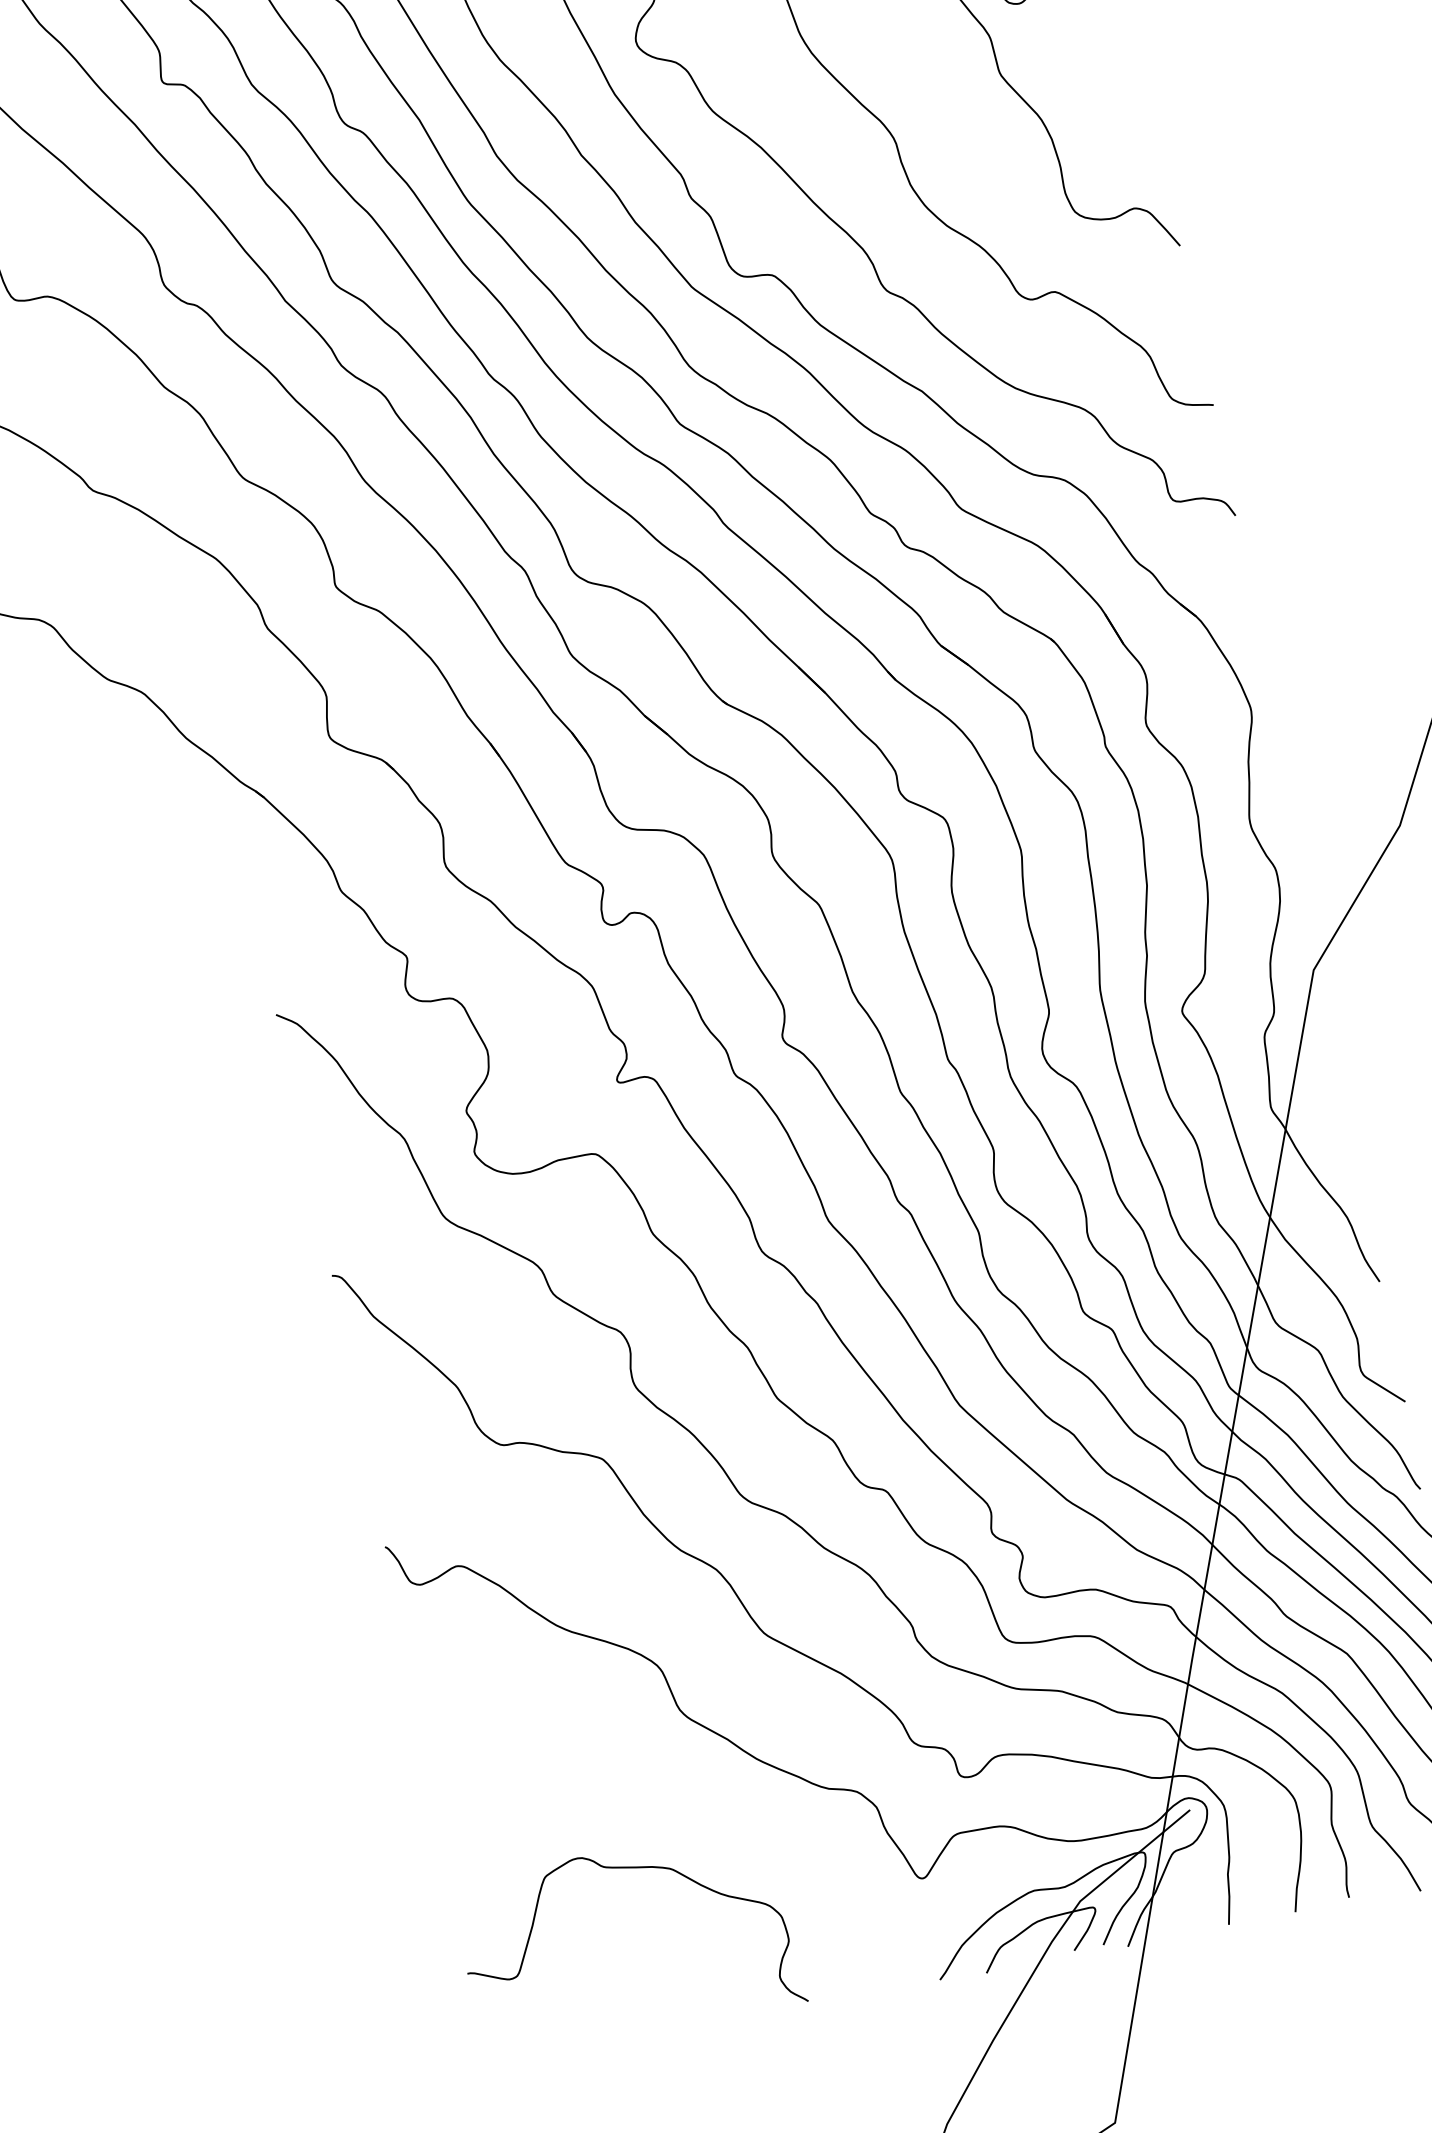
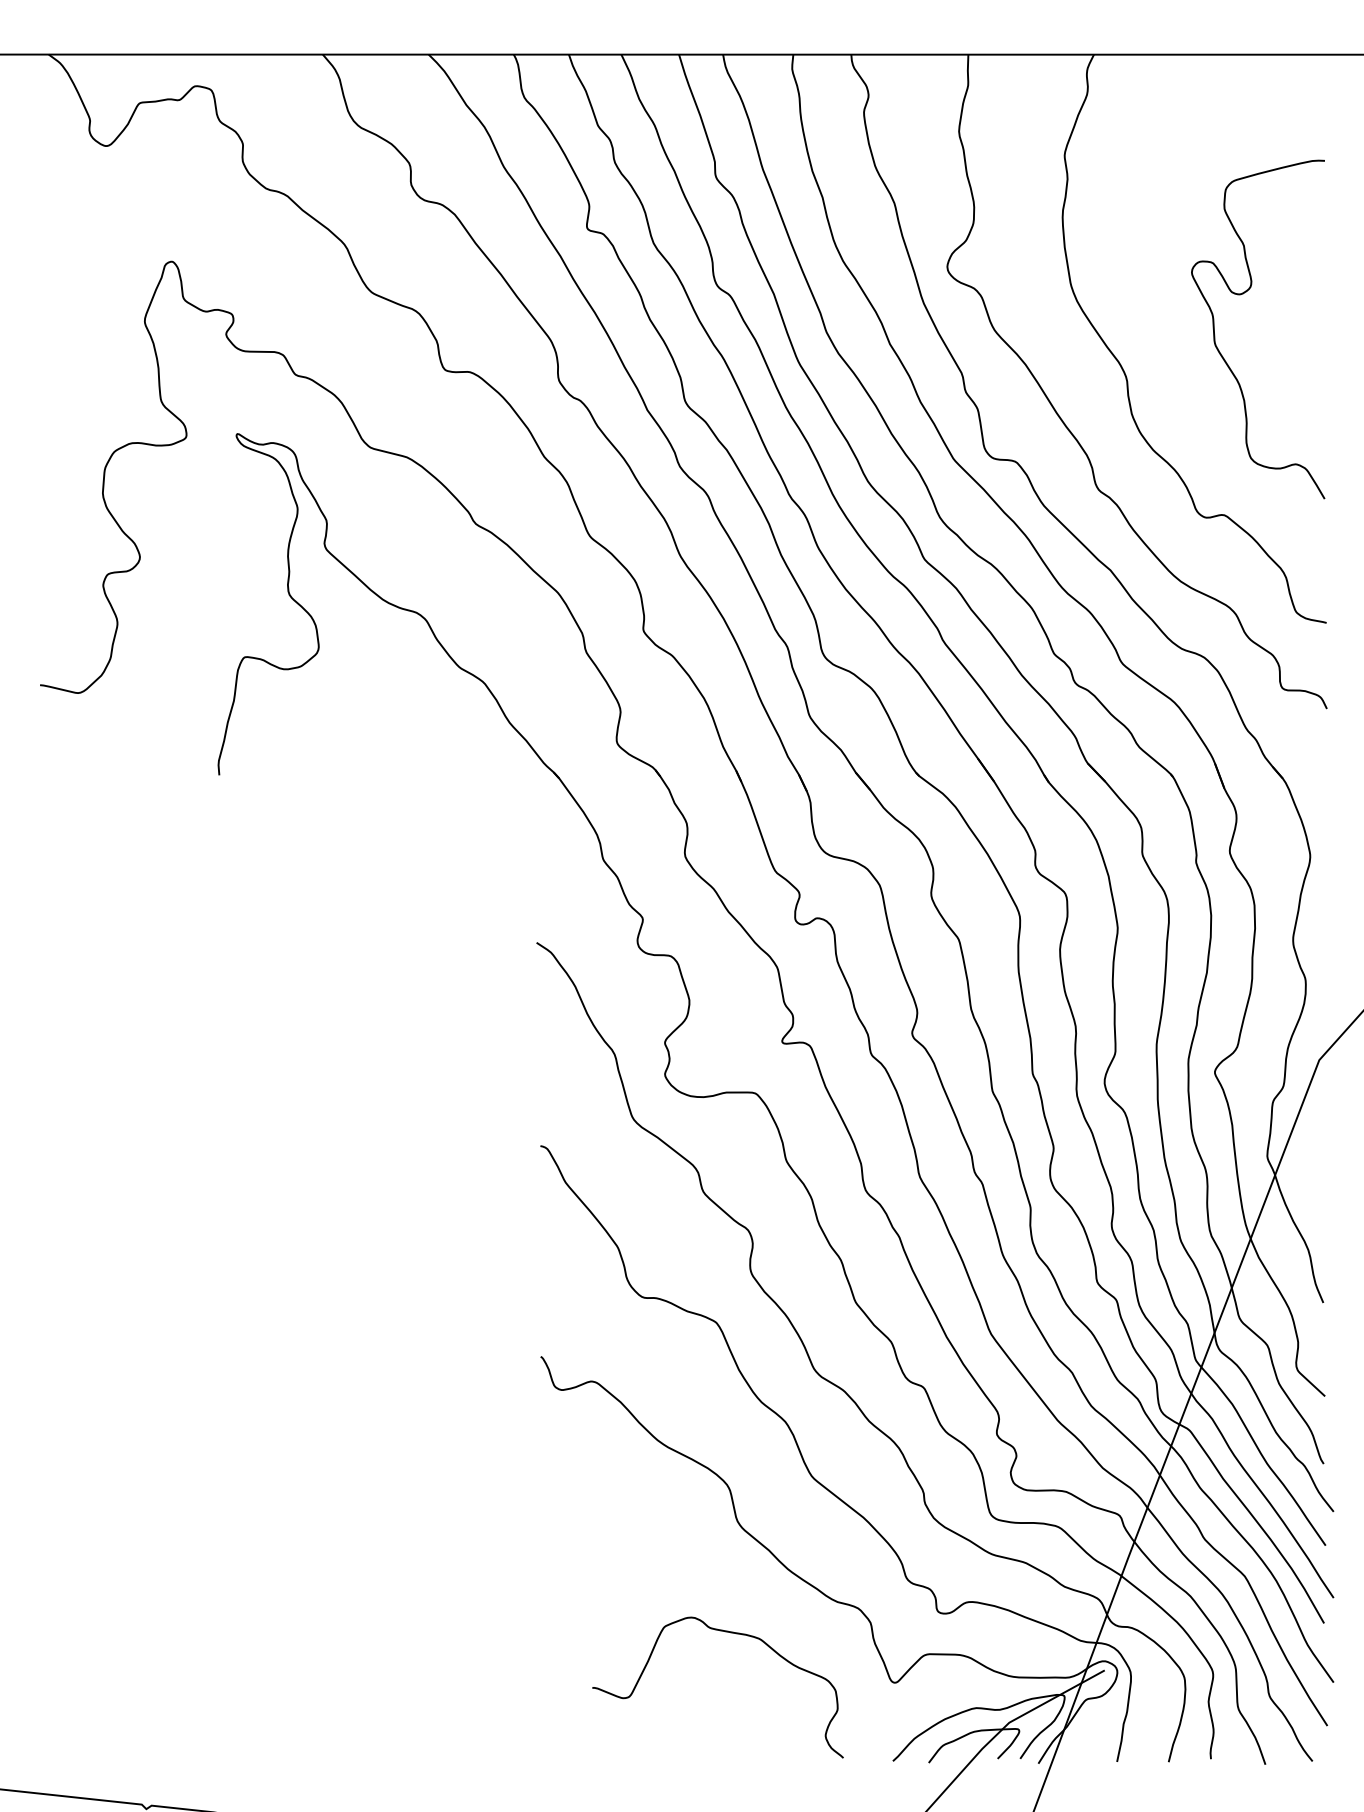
curve: (631, 1869) -> (730, 1633), moved

